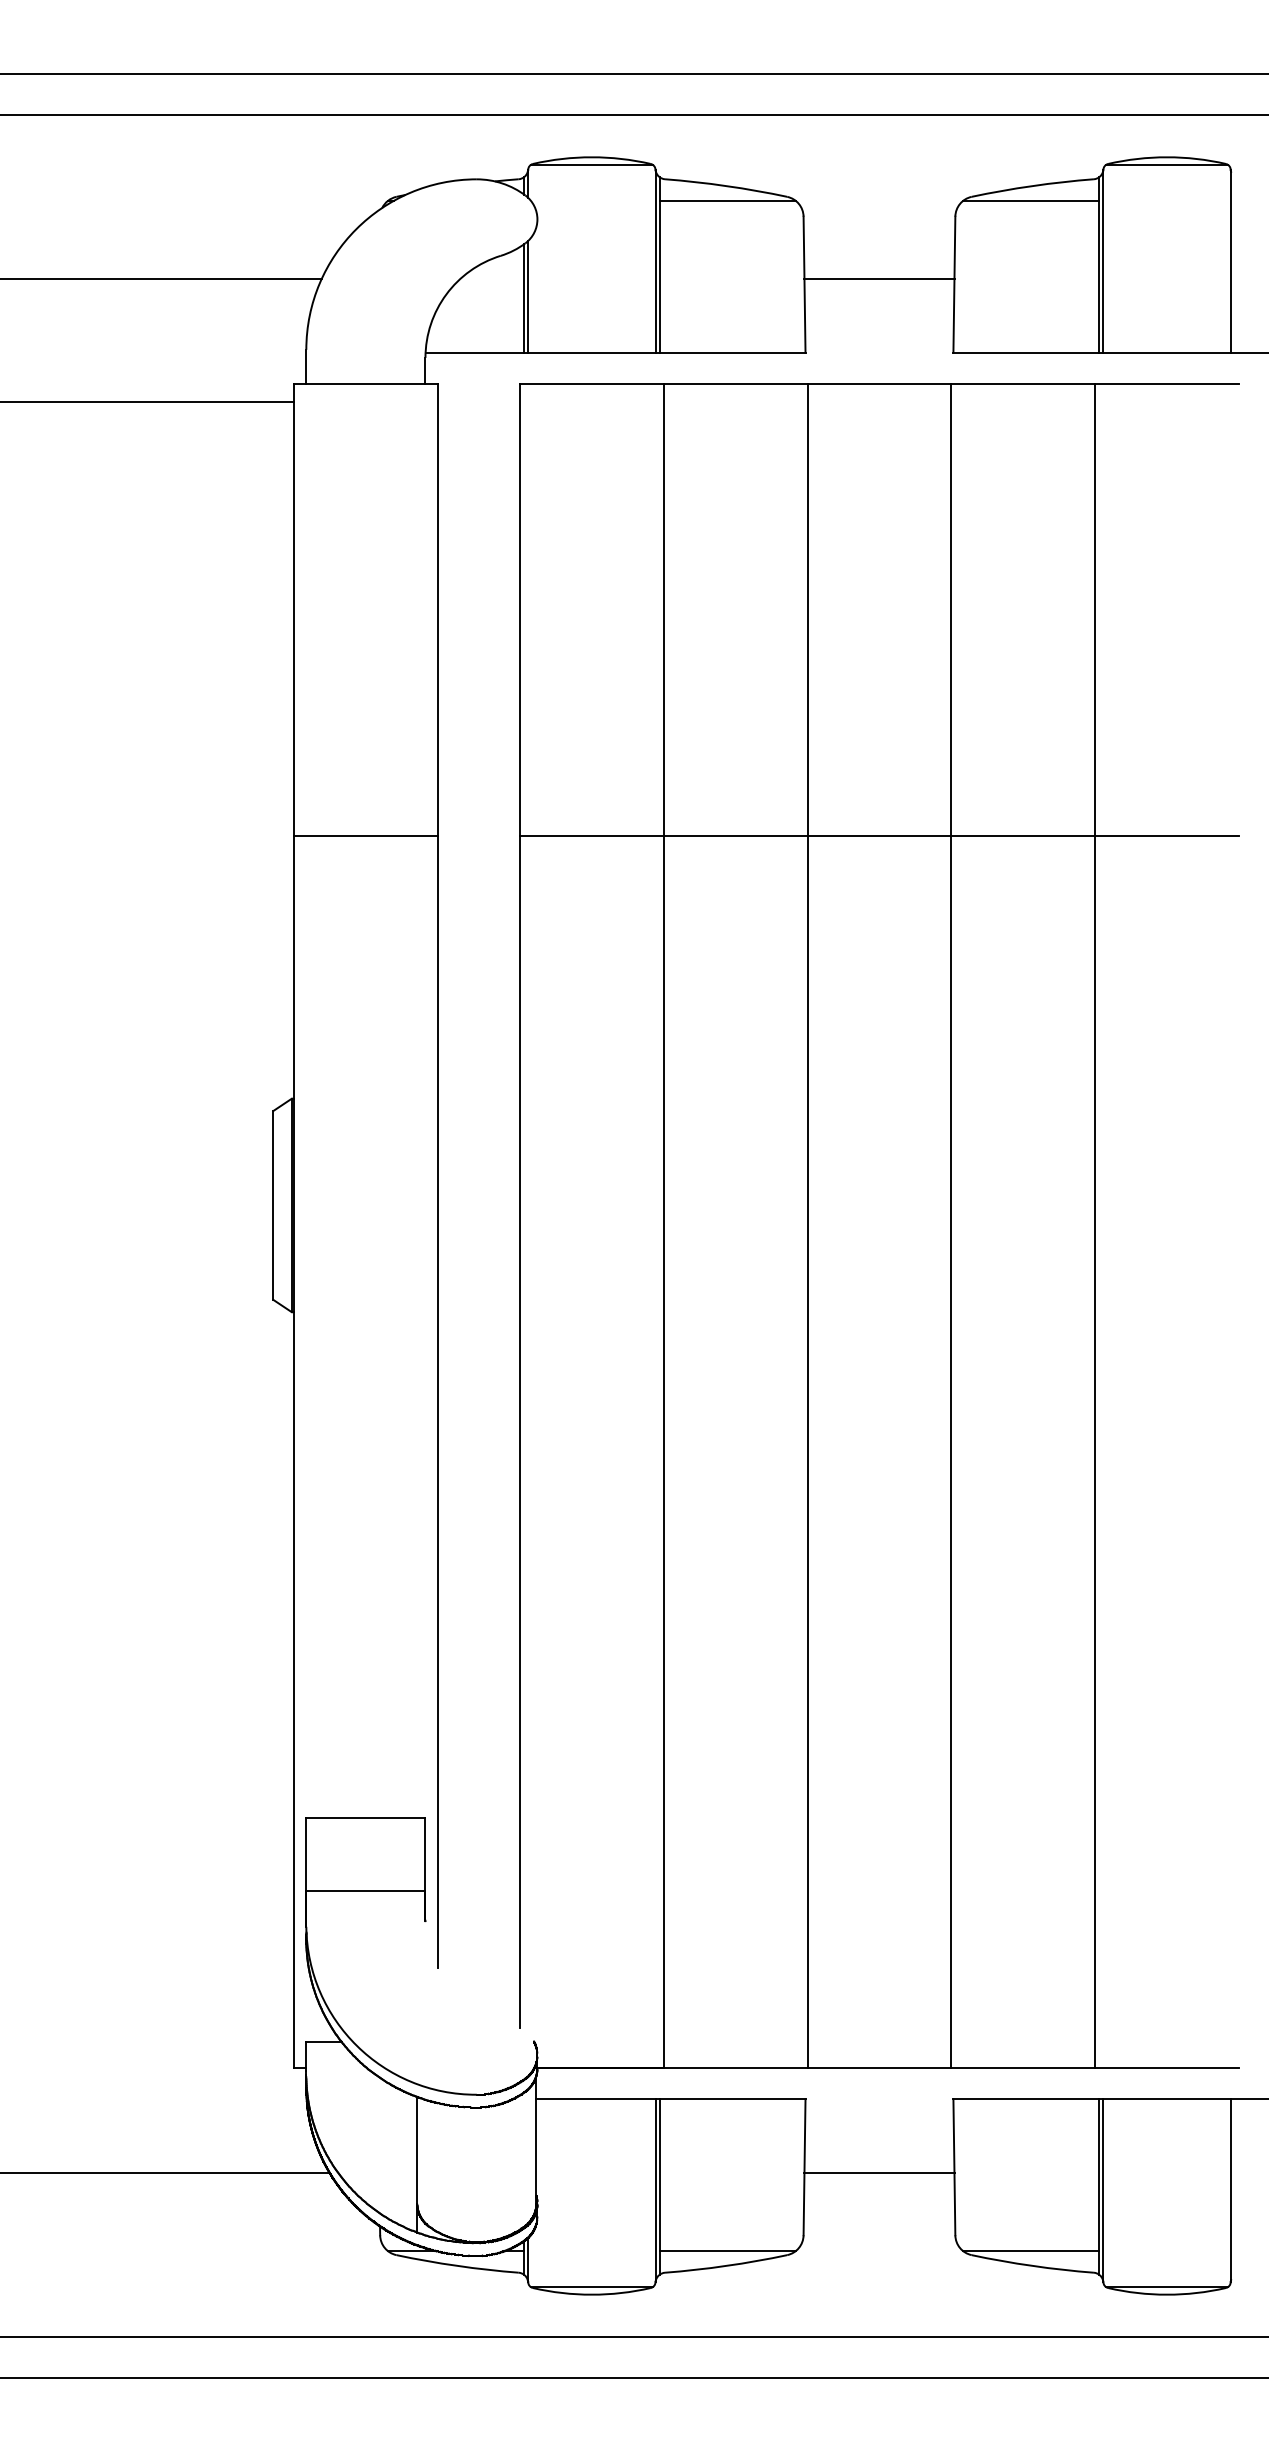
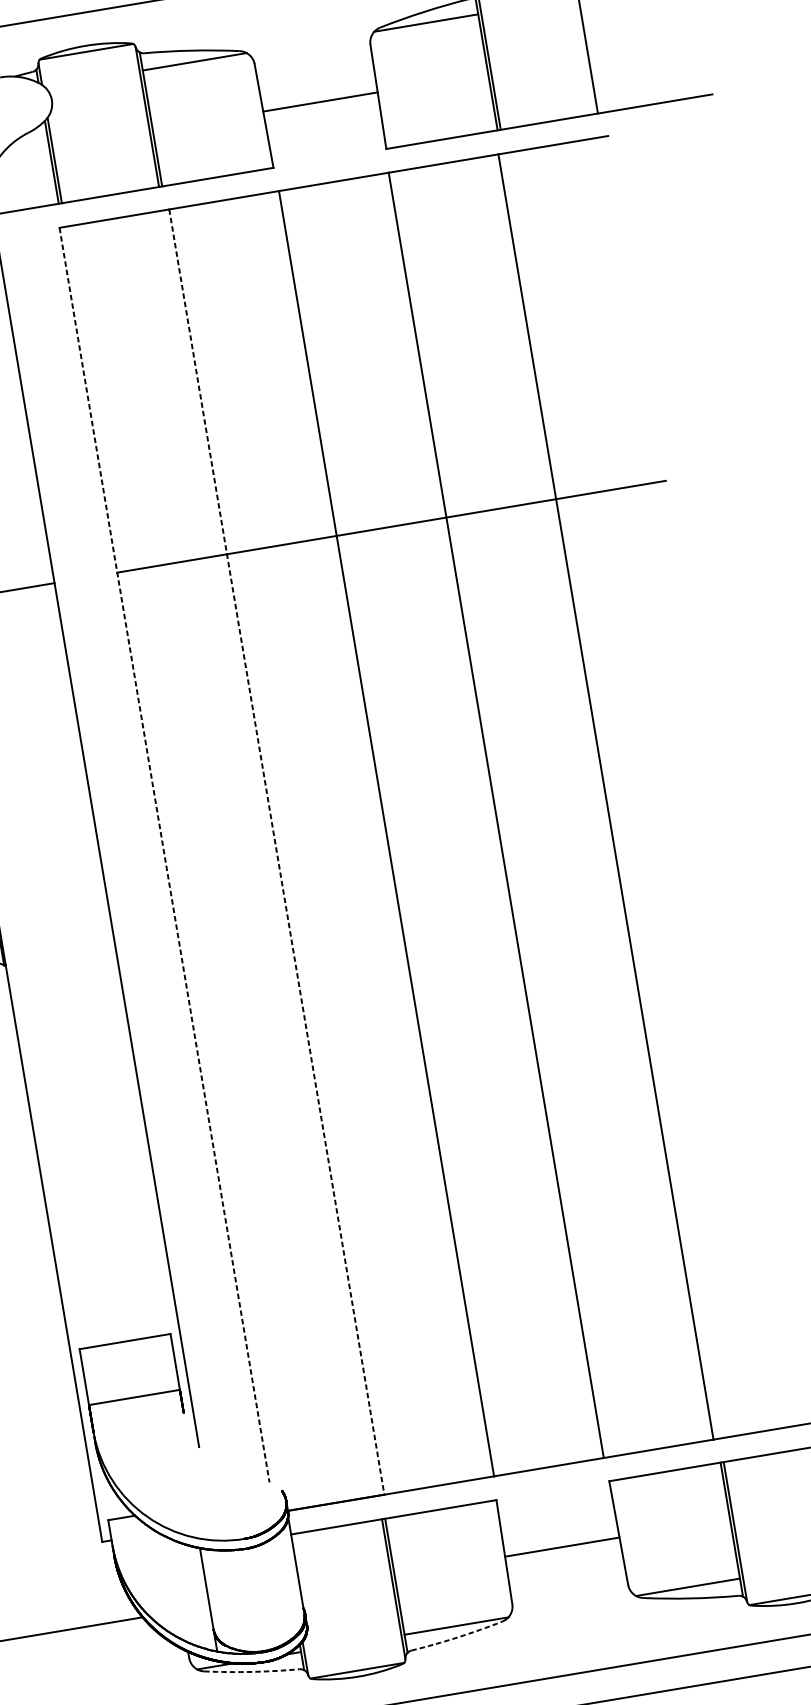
line: (519, 1206) -> (164, 855), solid -> dashed
line: (663, 1226) -> (276, 852), solid -> dashed
arc: (457, 2265) -> (252, 1671), solid -> dashed
arc: (726, 2265) -> (457, 1637), solid -> dashed

